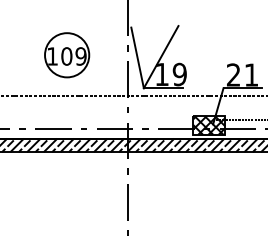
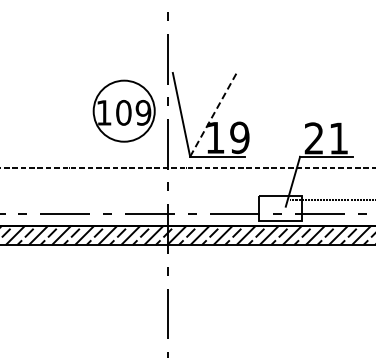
part: (66, 54) -> (123, 110), moved
line: (161, 56) -> (214, 113), solid -> dashed
hatch: (209, 125) -> (280, 207), removed

